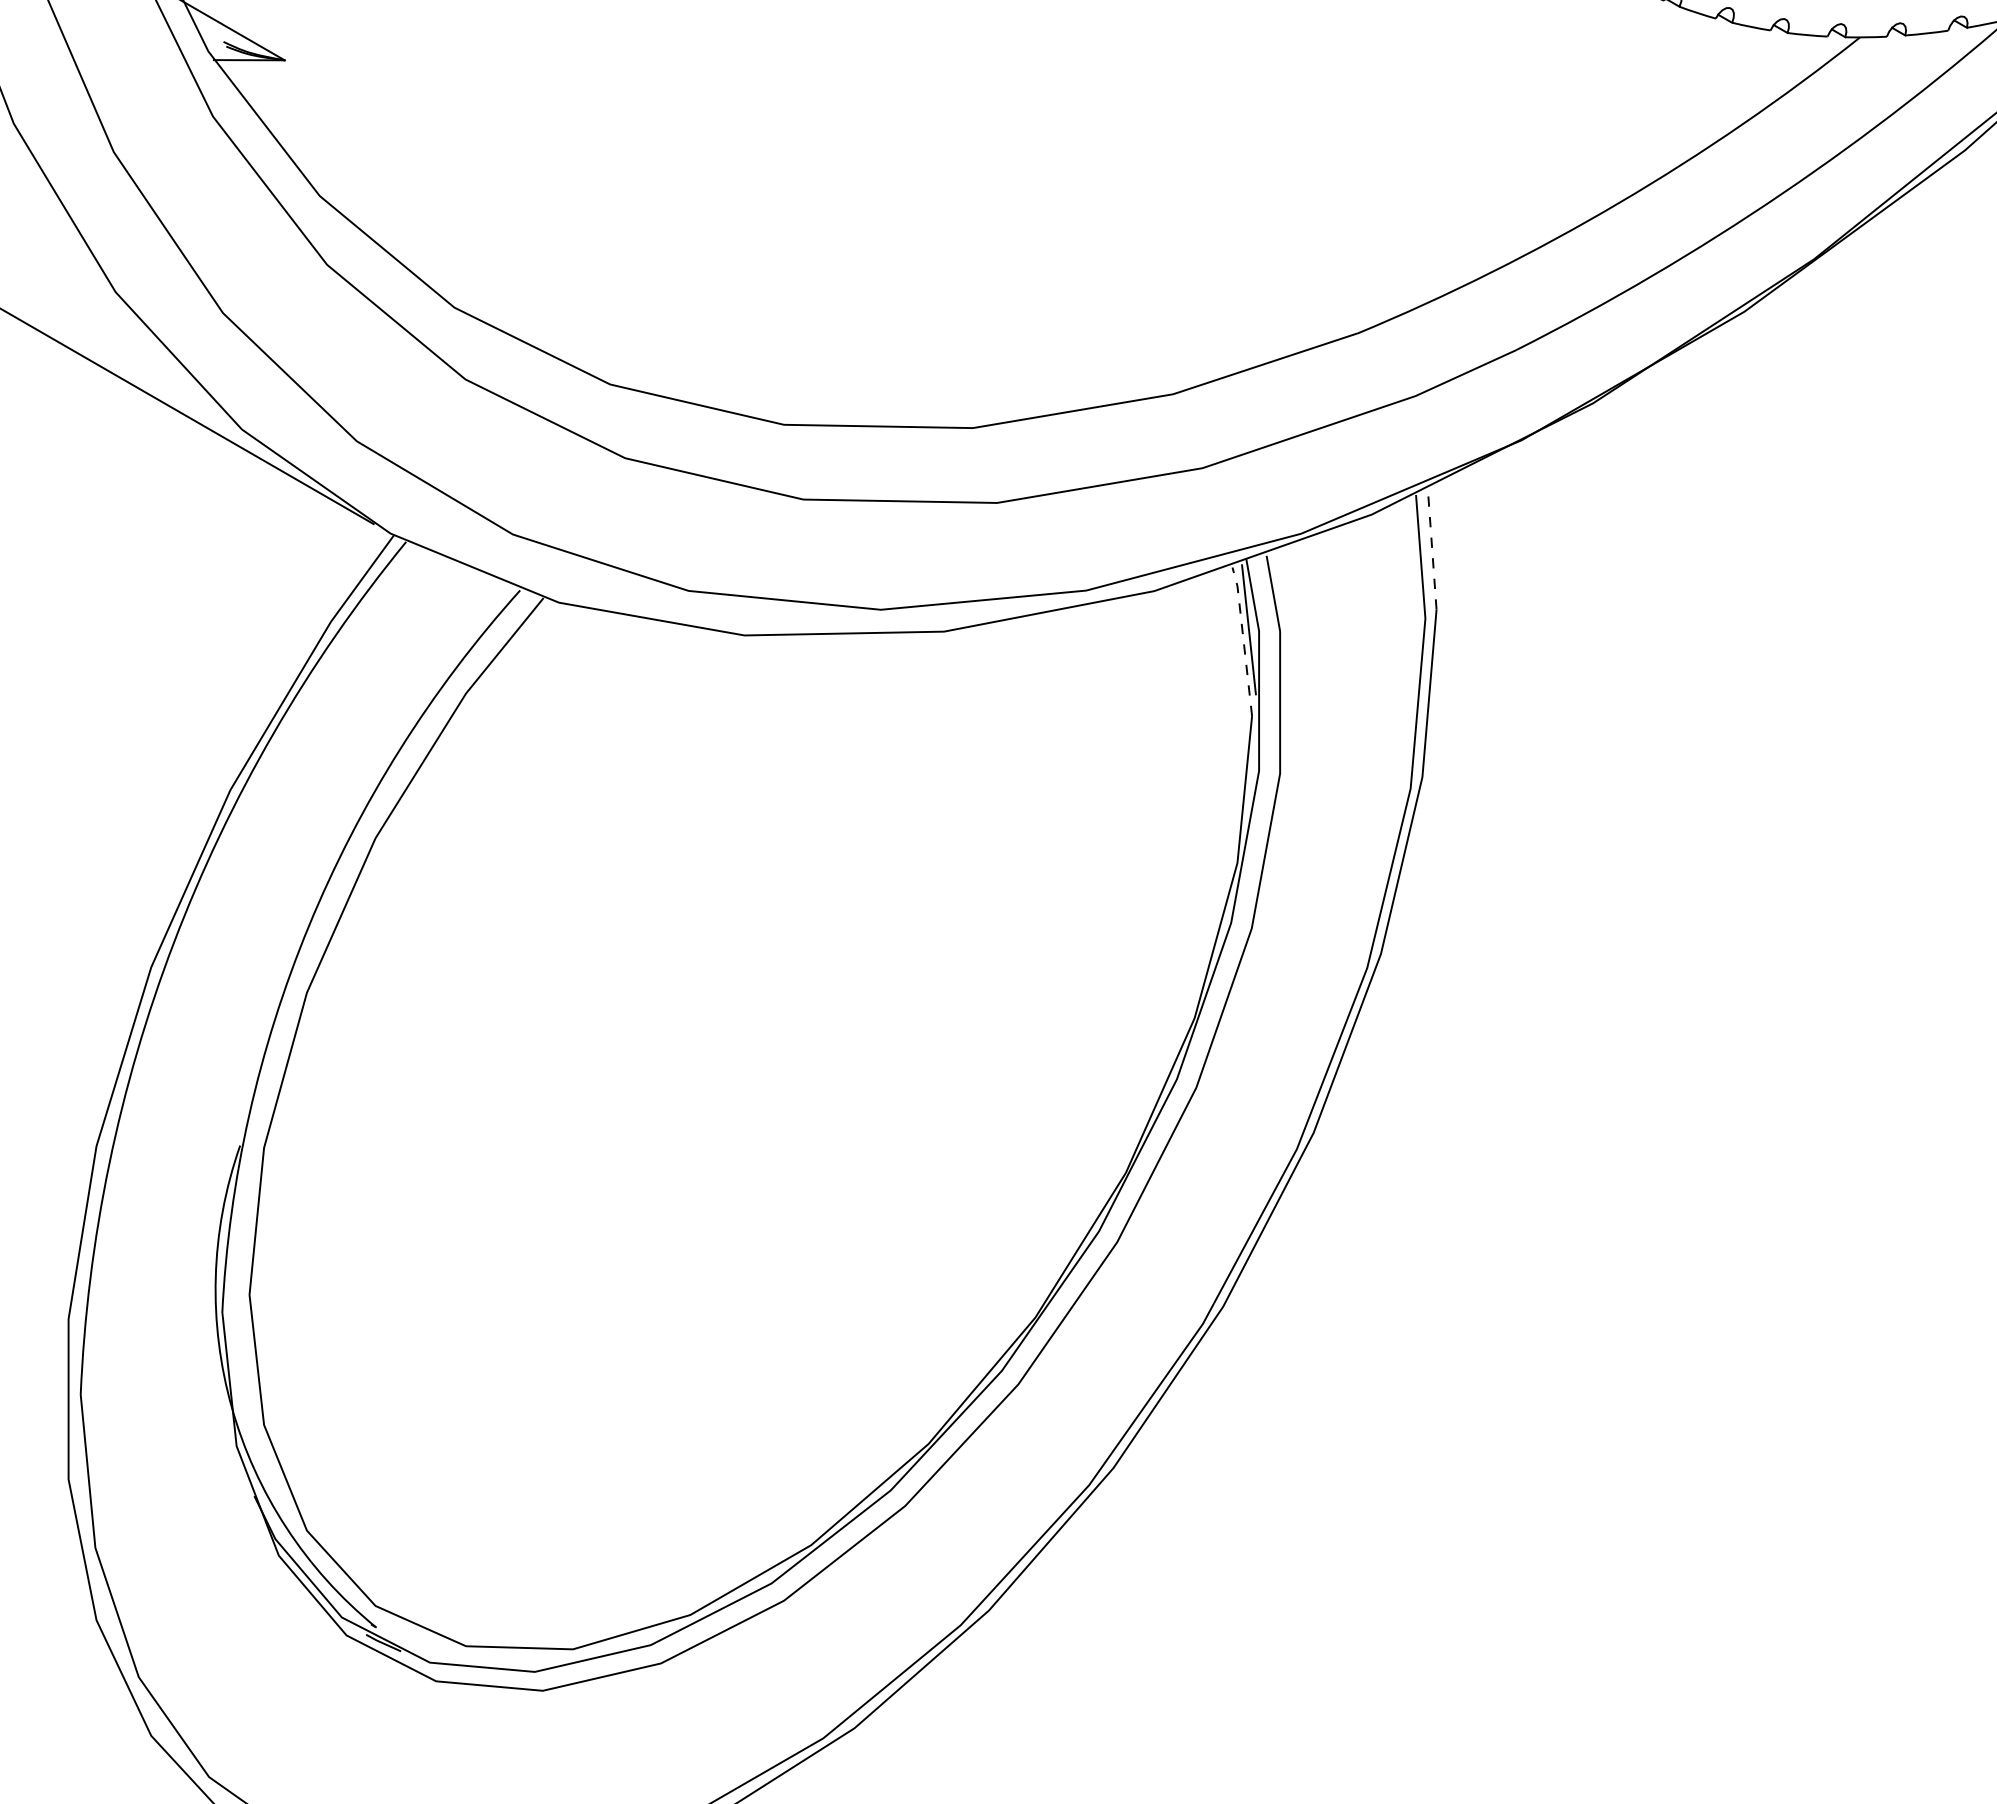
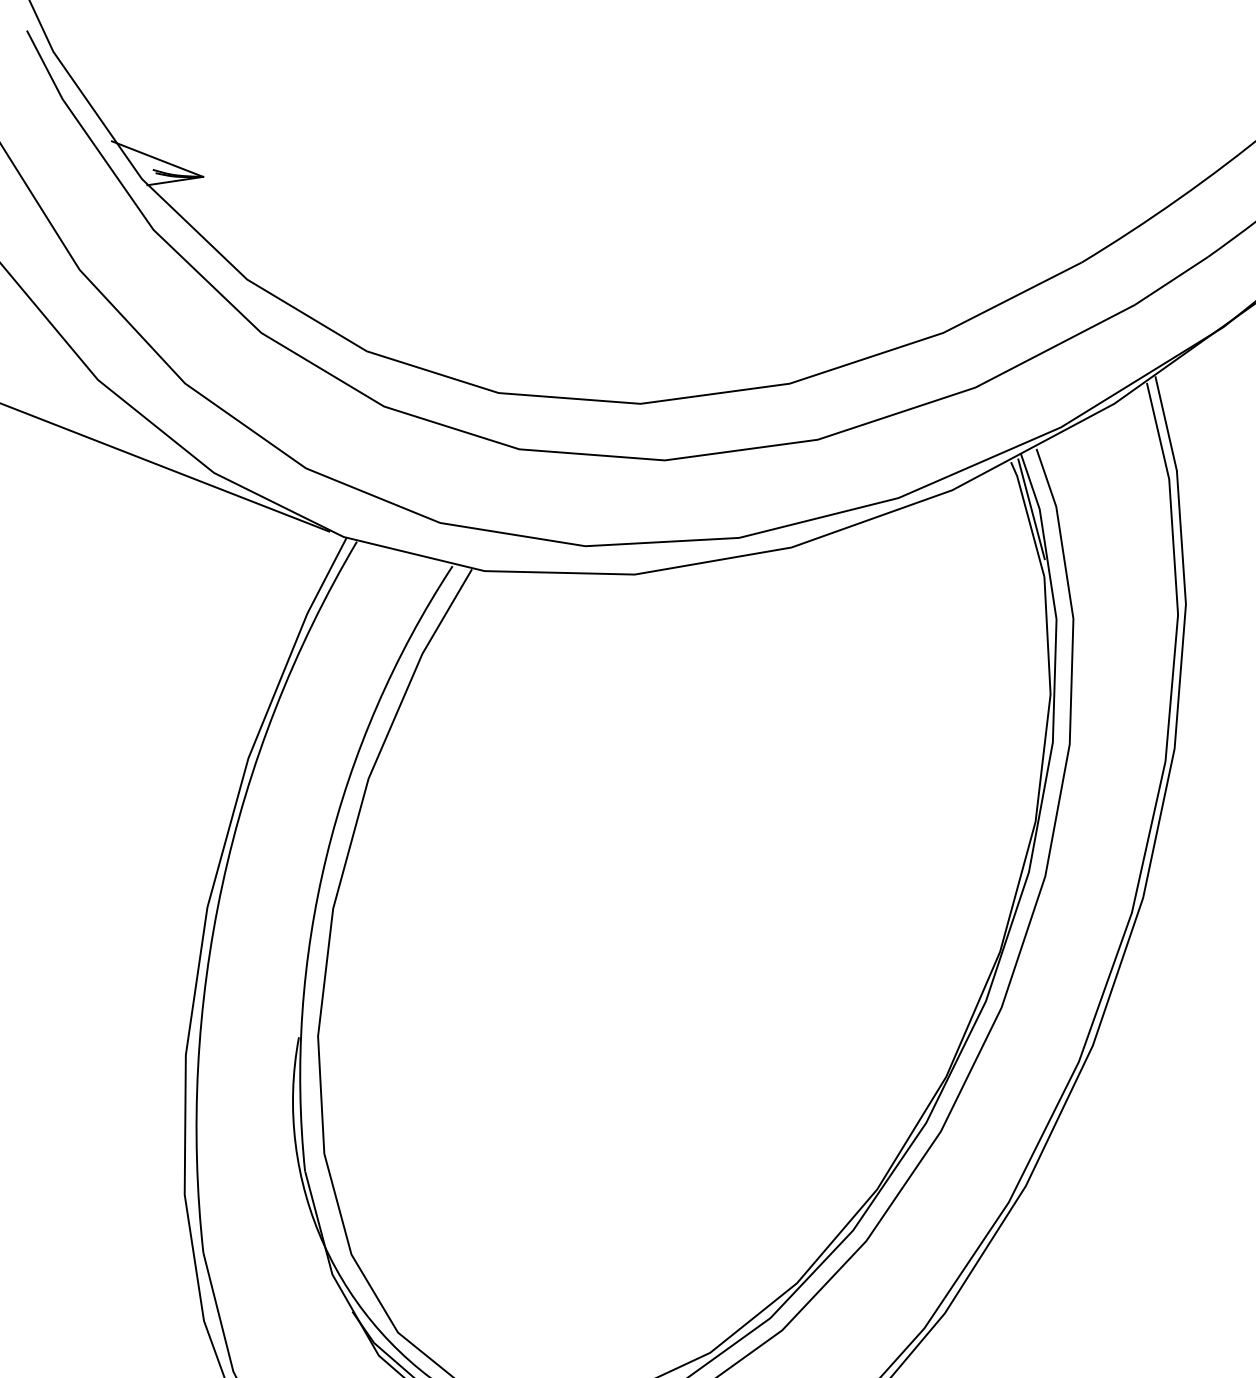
line: (1432, 549) -> (1166, 423), dashed -> solid
line: (1243, 640) -> (1028, 518), dashed -> solid

